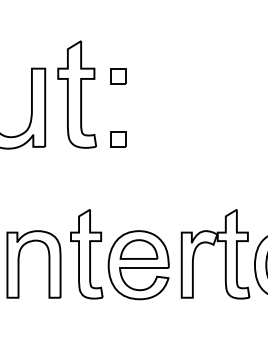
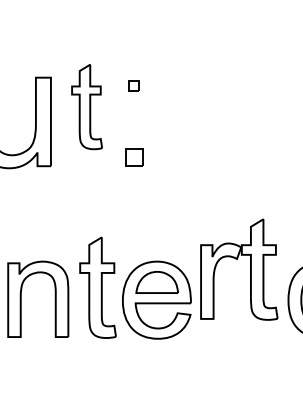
part: (118, 76) -> (133, 86), size x0.6
part: (76, 94) -> (86, 106), size x0.7
part: (224, 254) -> (249, 269), moved

